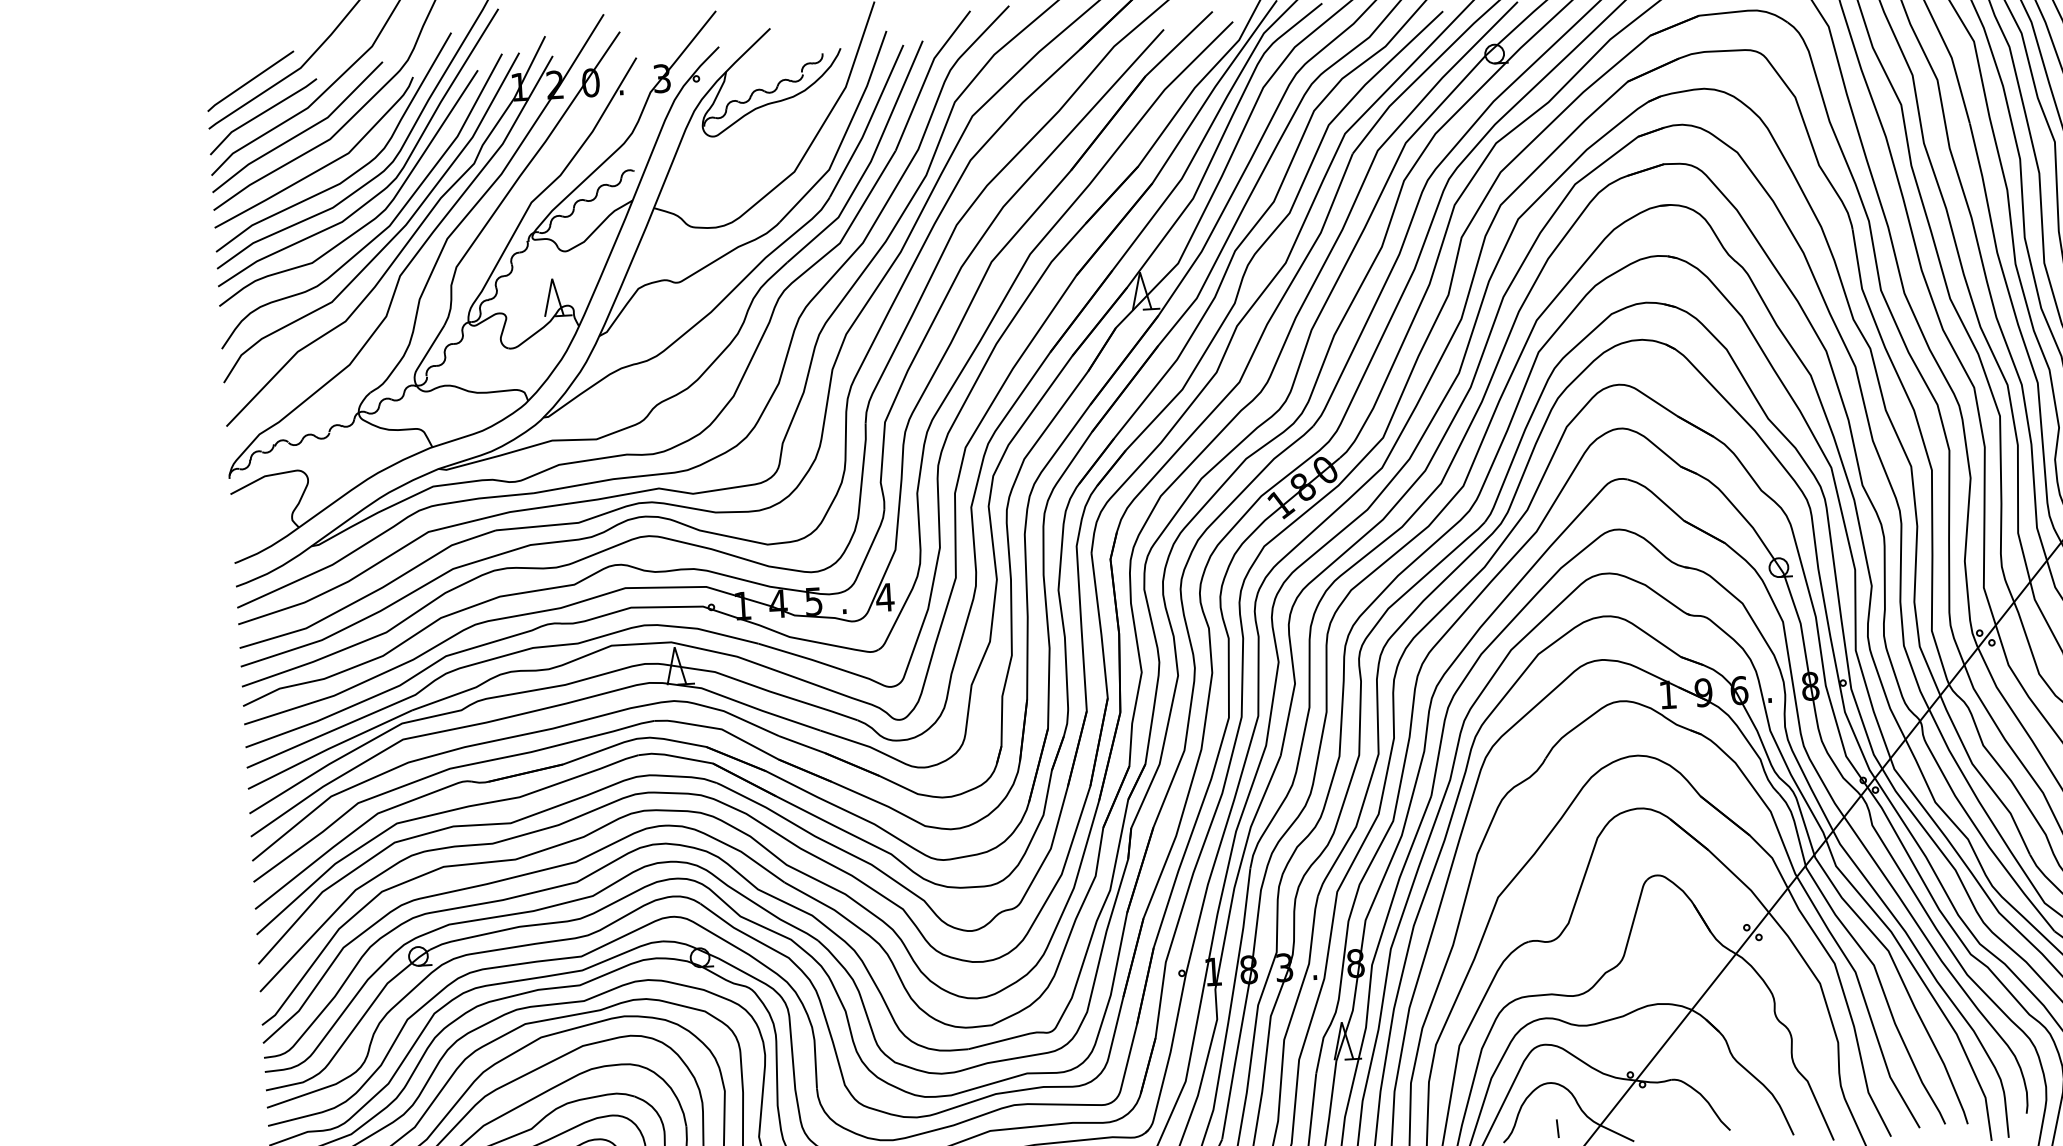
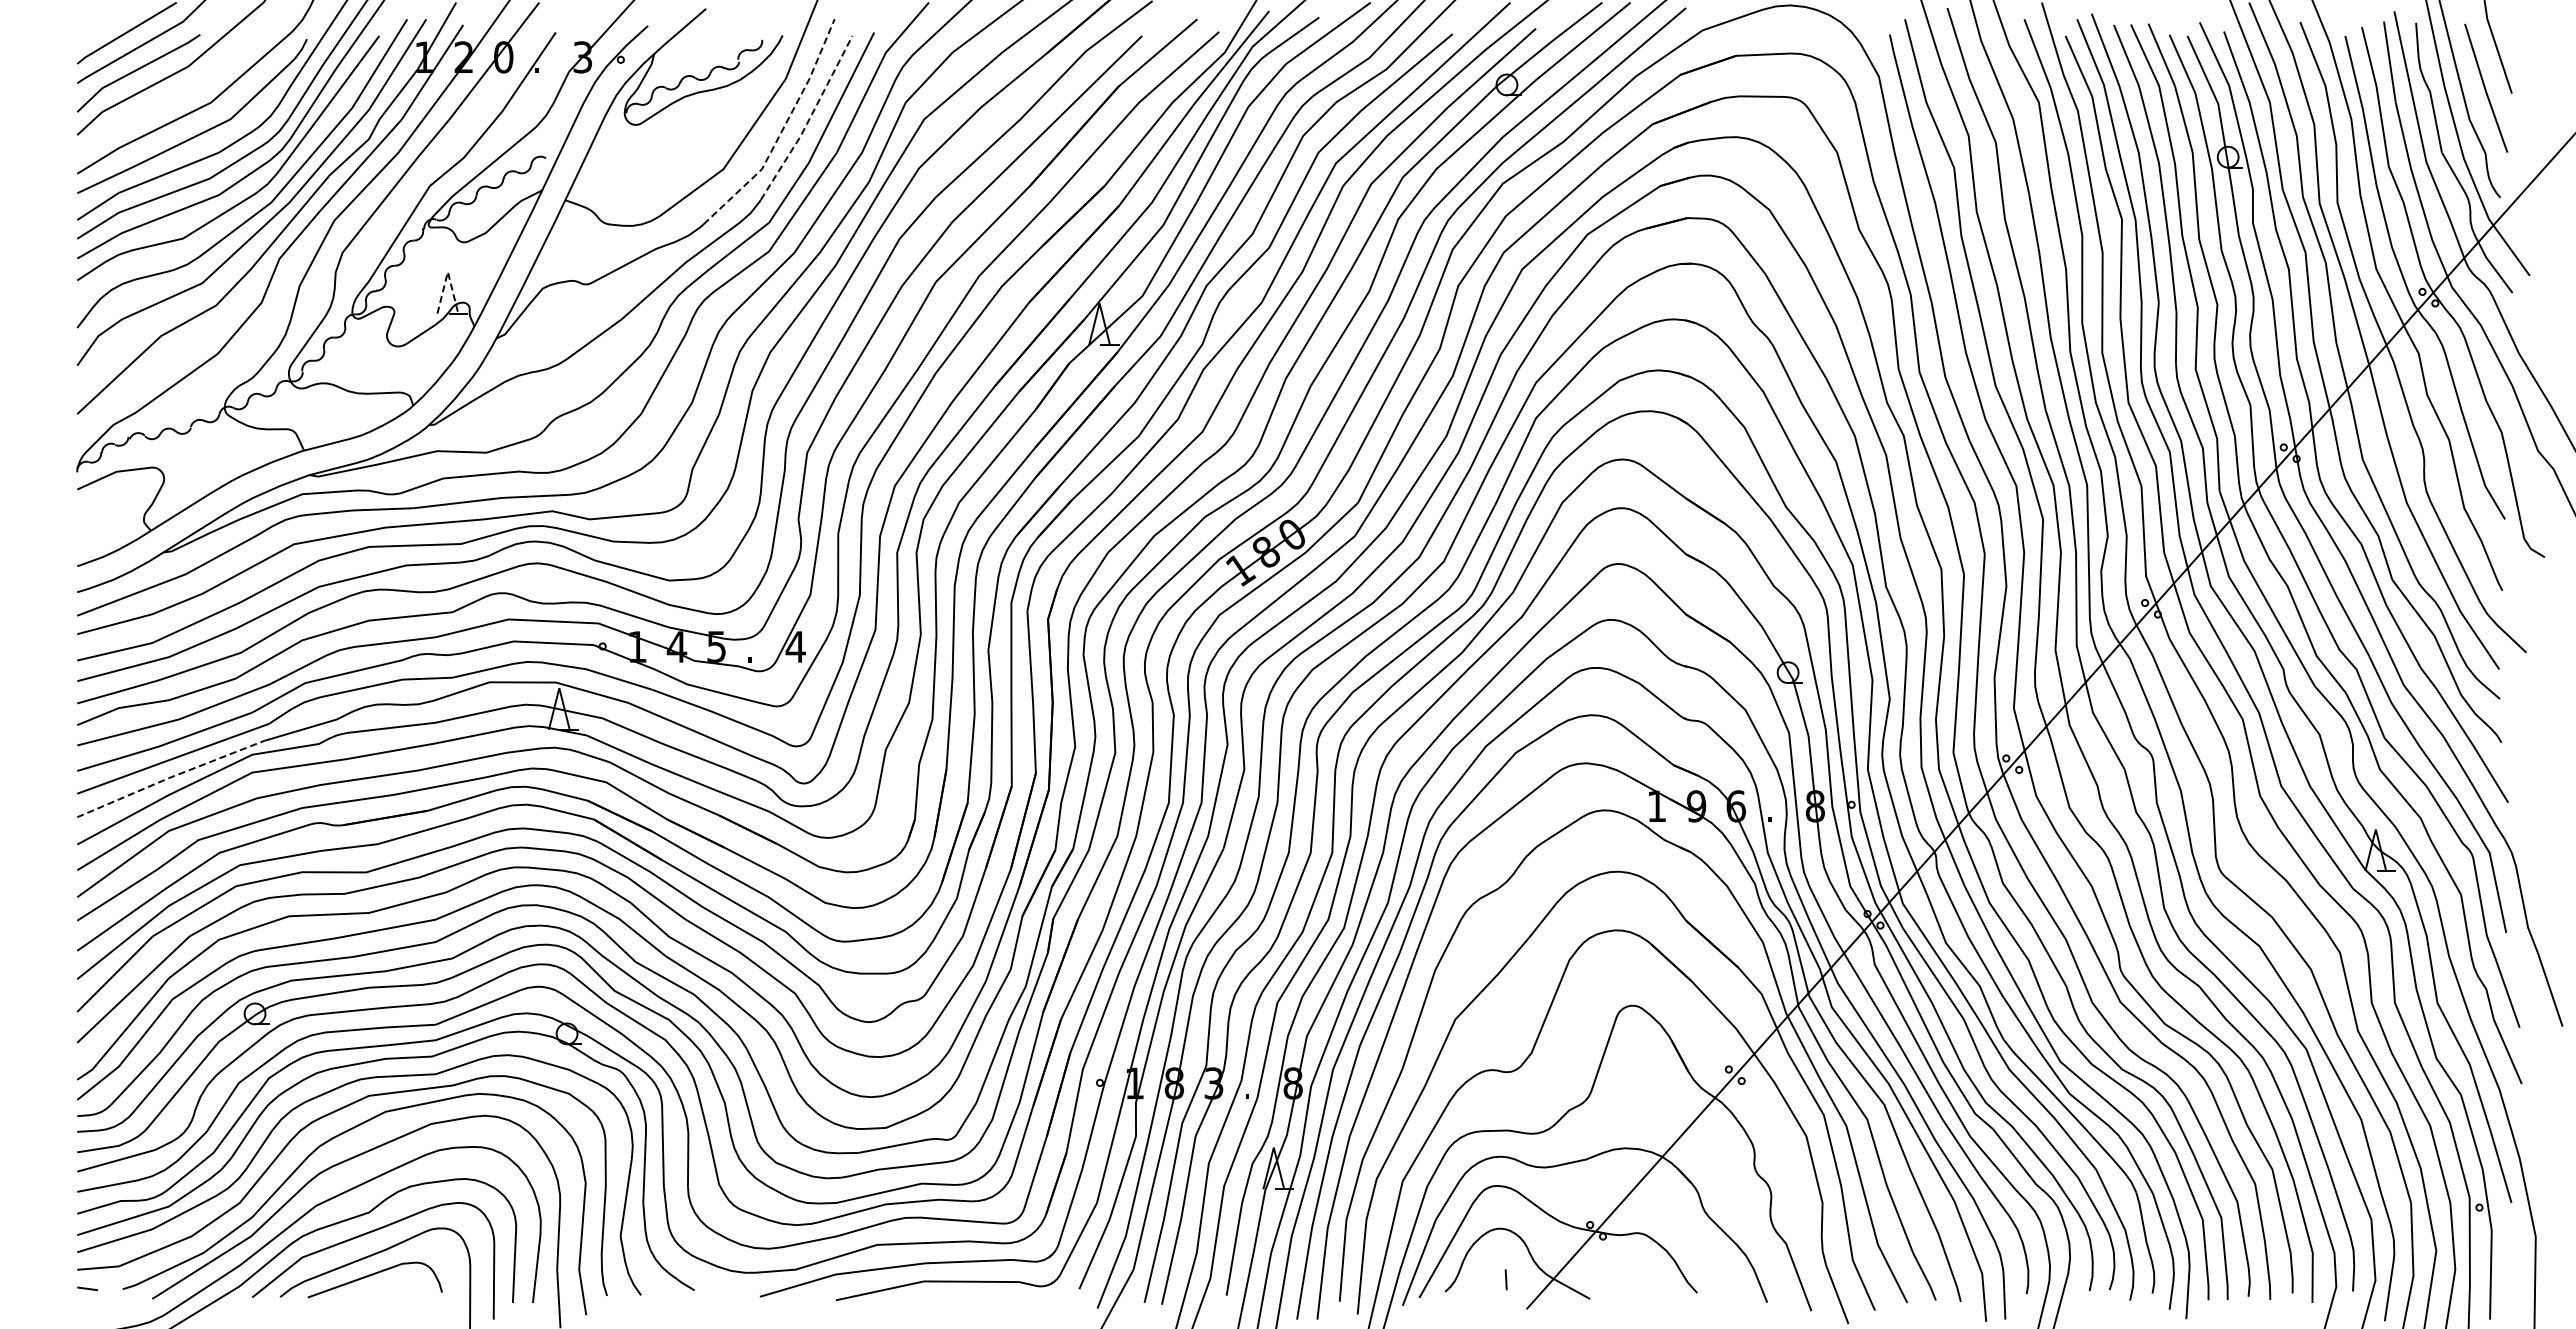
line: (869, 123) -> (809, 120), solid -> dashed
line: (300, 132) -> (178, 93), removed
line: (845, 133) -> (782, 130), solid -> dashed
line: (551, 278) -> (447, 271), solid -> dashed
line: (328, 748) -> (169, 777), solid -> dashed

